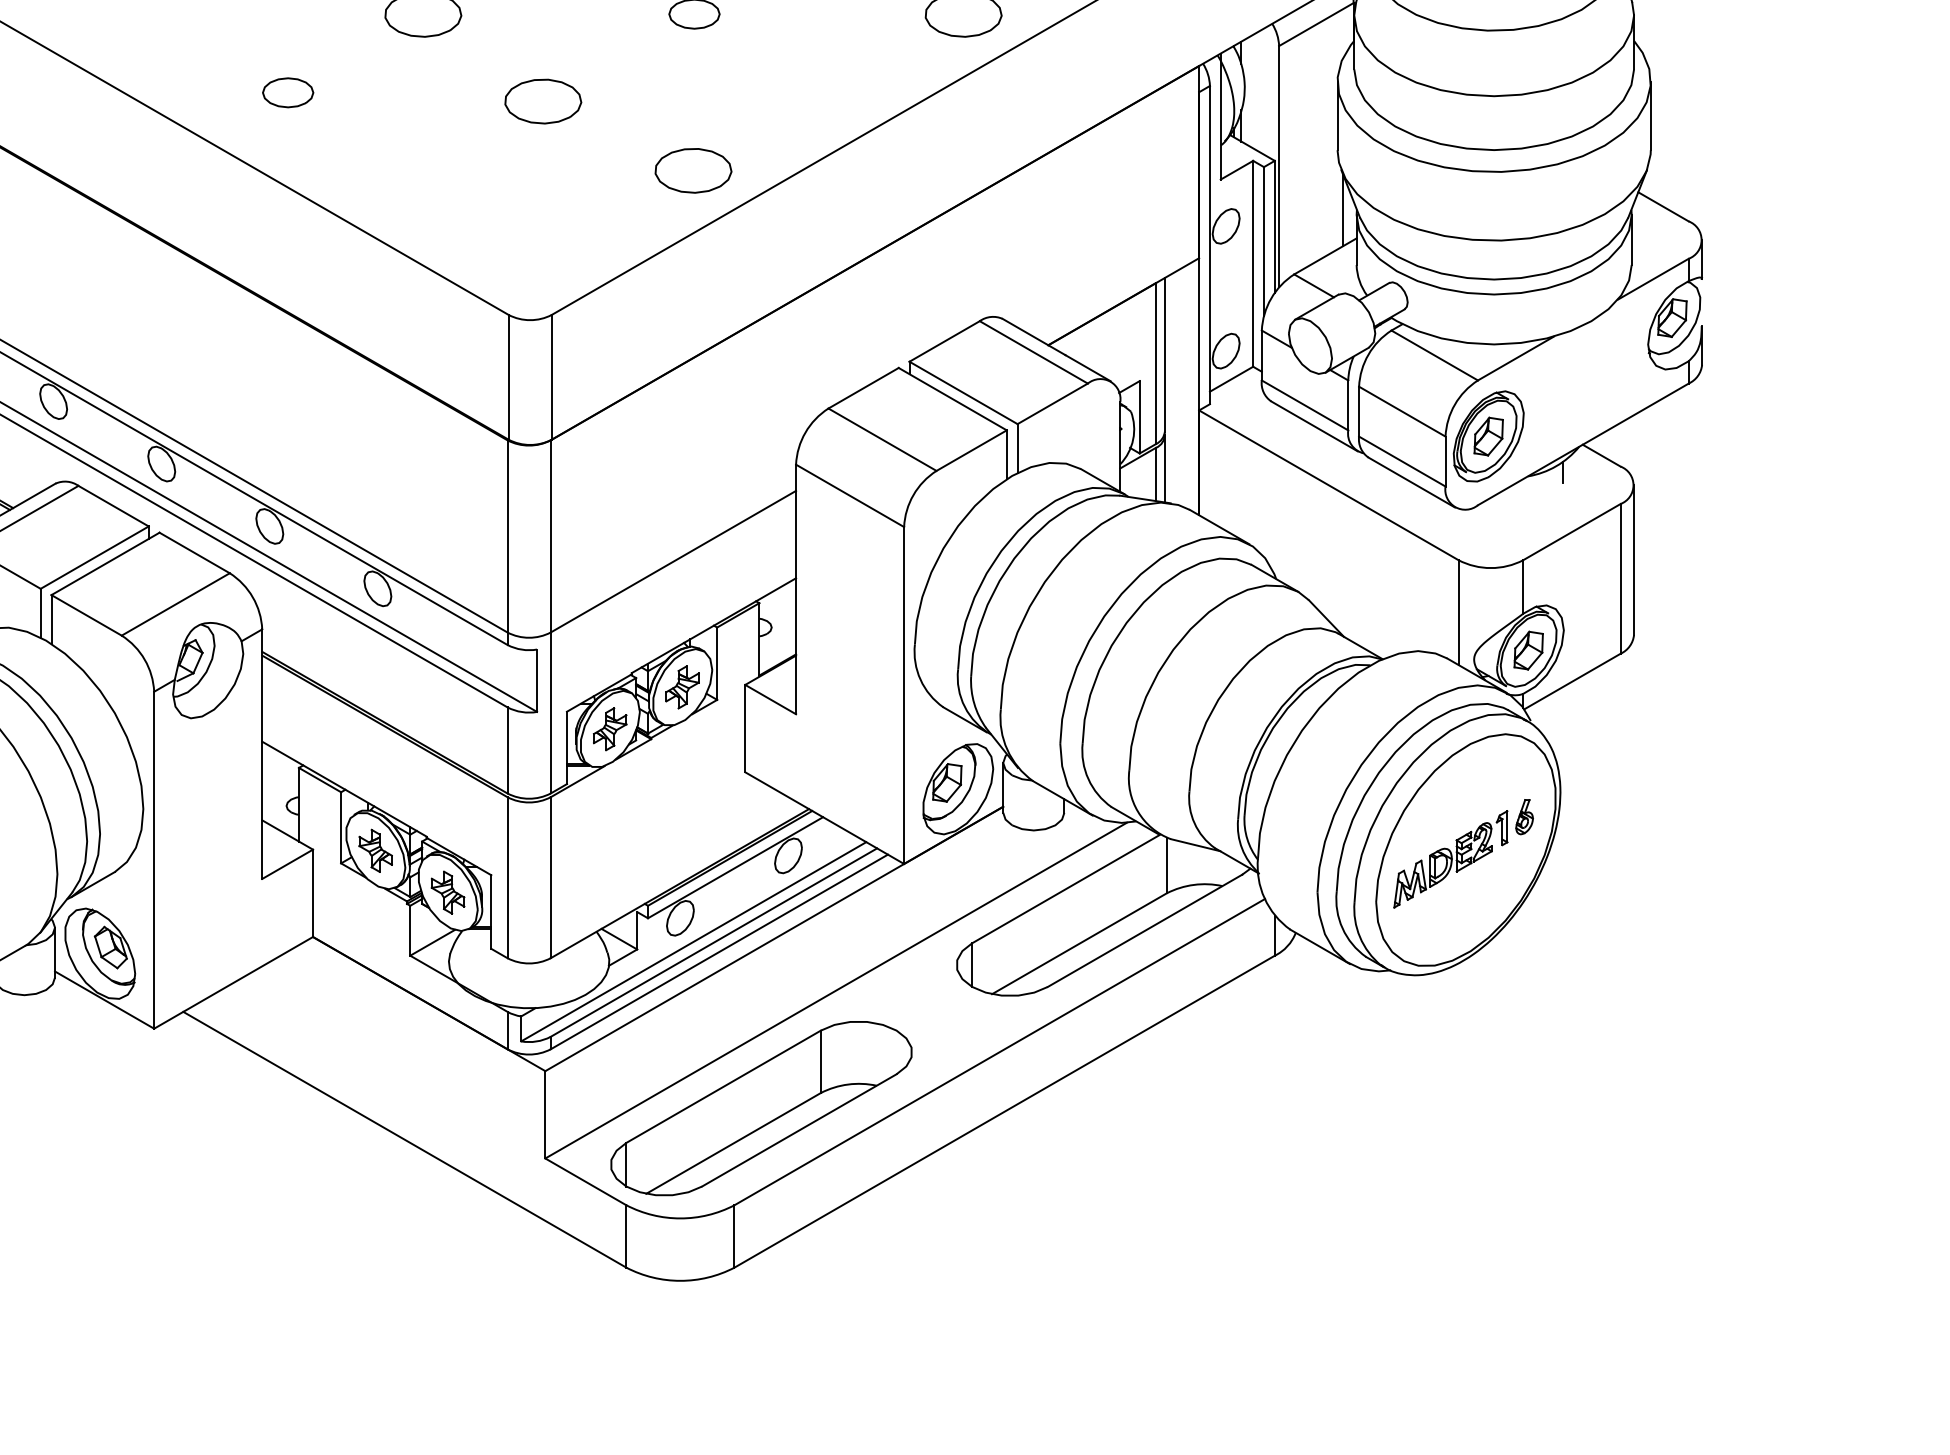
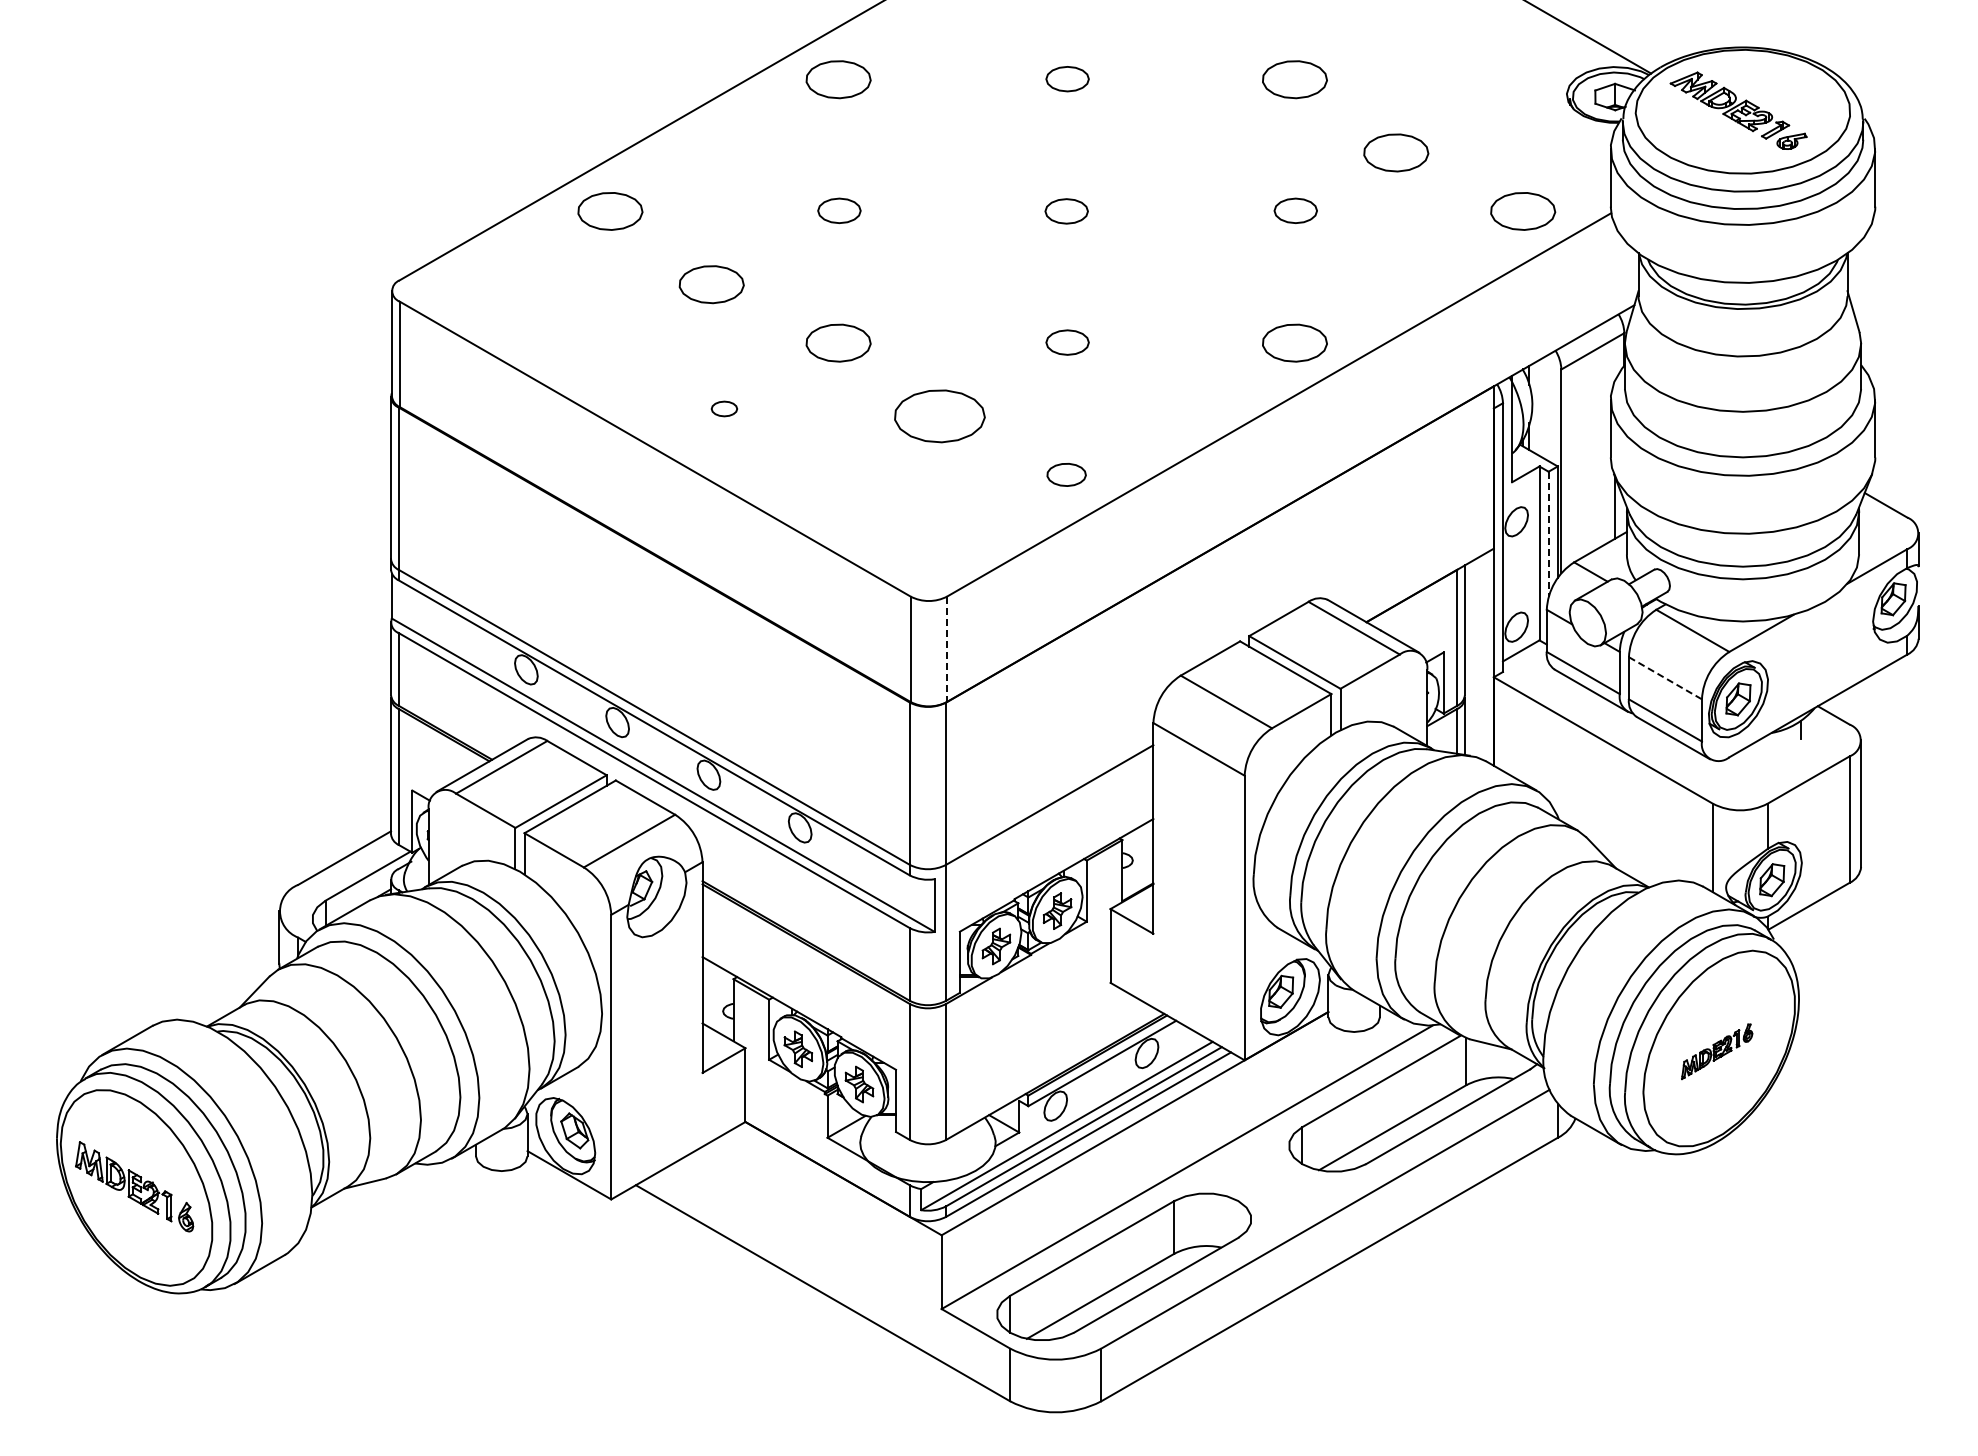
part: (288, 92) -> (724, 408), size x0.6
part: (542, 101) -> (939, 416), size x1.4
part: (693, 170) -> (1066, 474), size x0.6
line: (1263, 241) -> (1548, 534), solid -> dashed
line: (552, 377) -> (947, 649), solid -> dashed
line: (1402, 411) -> (1665, 678), solid -> dashed
part: (1462, 853) -> (1716, 1051), size x0.6

